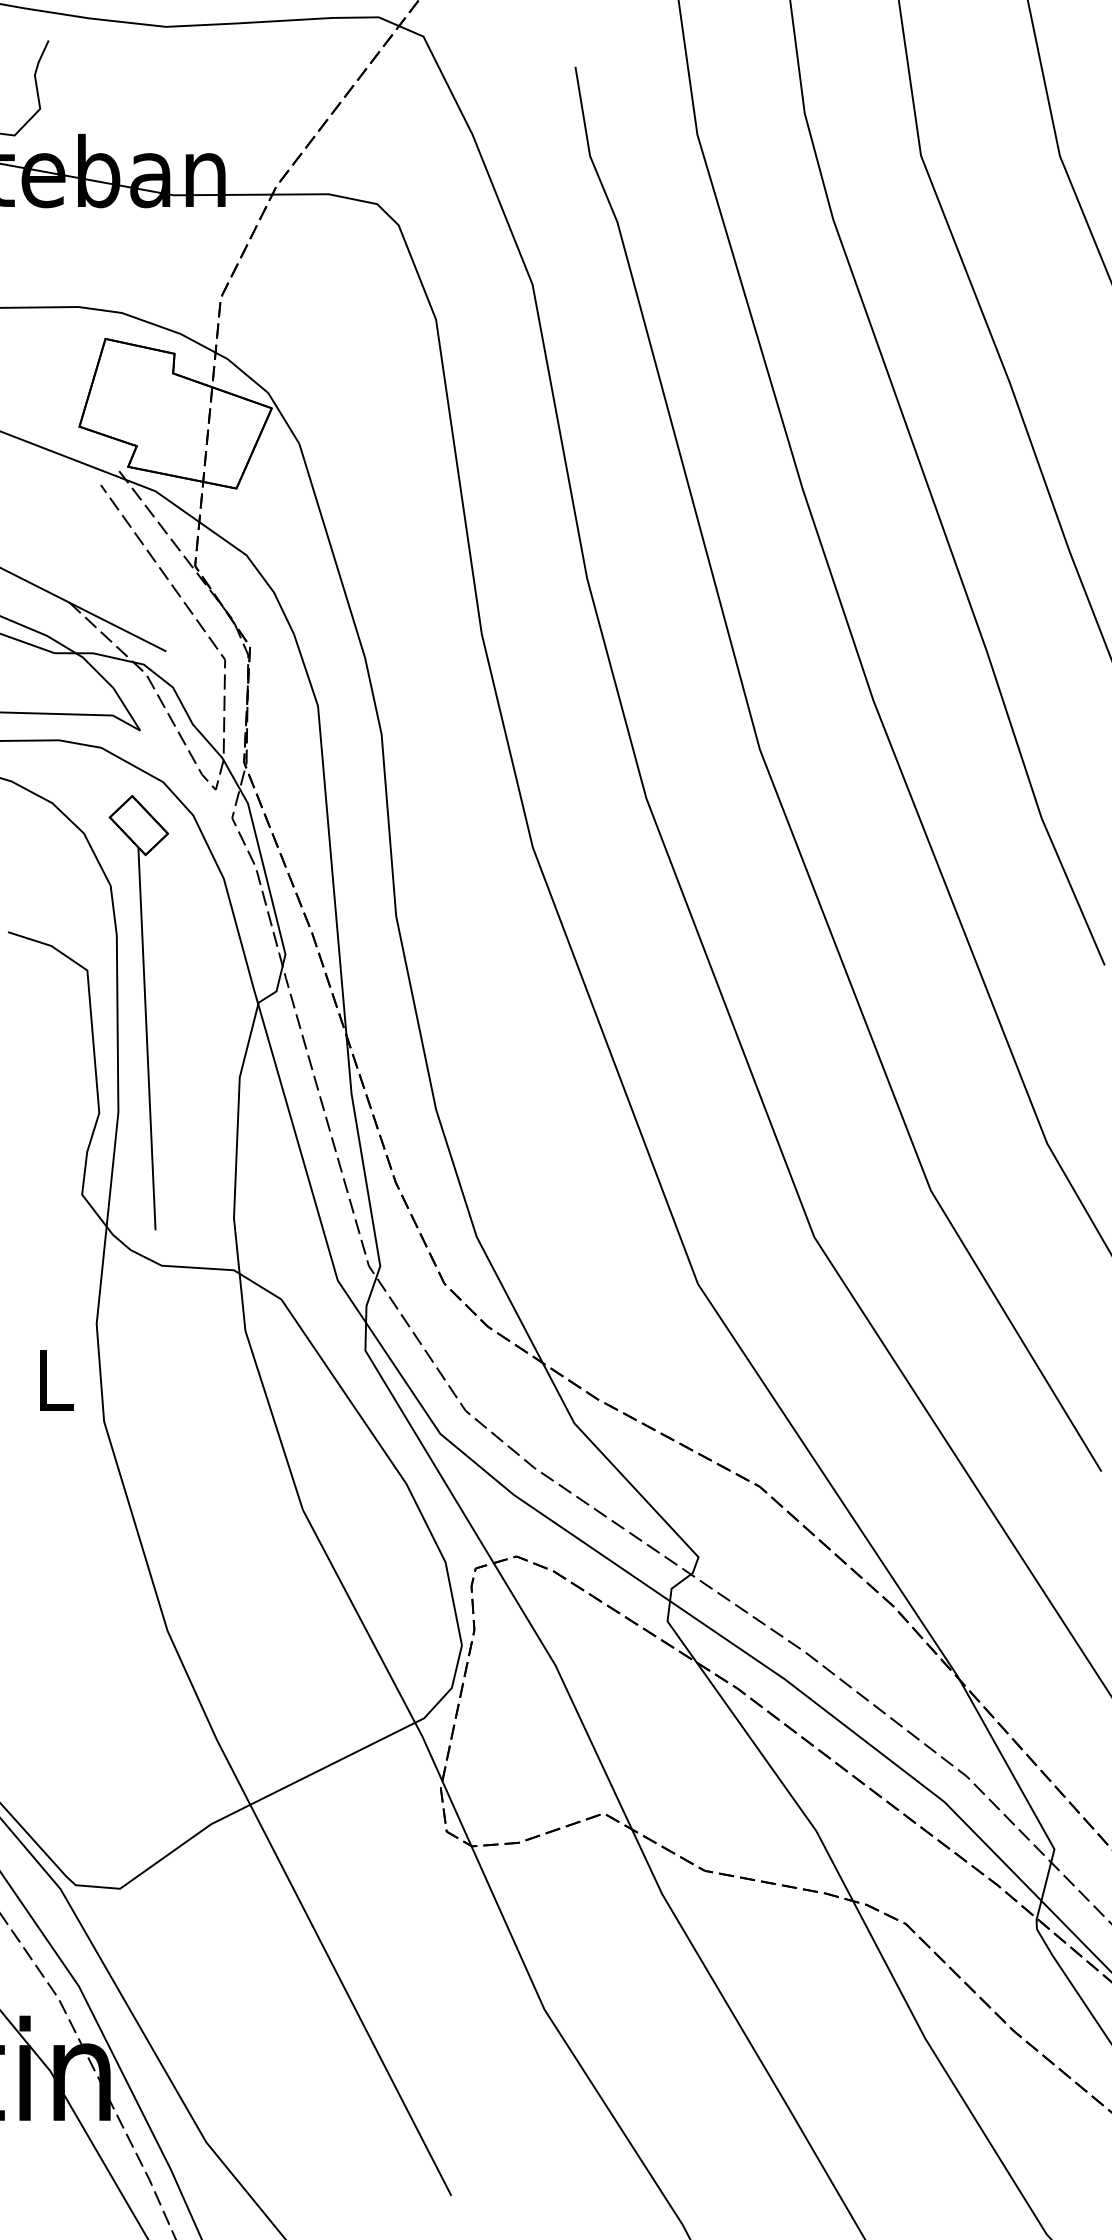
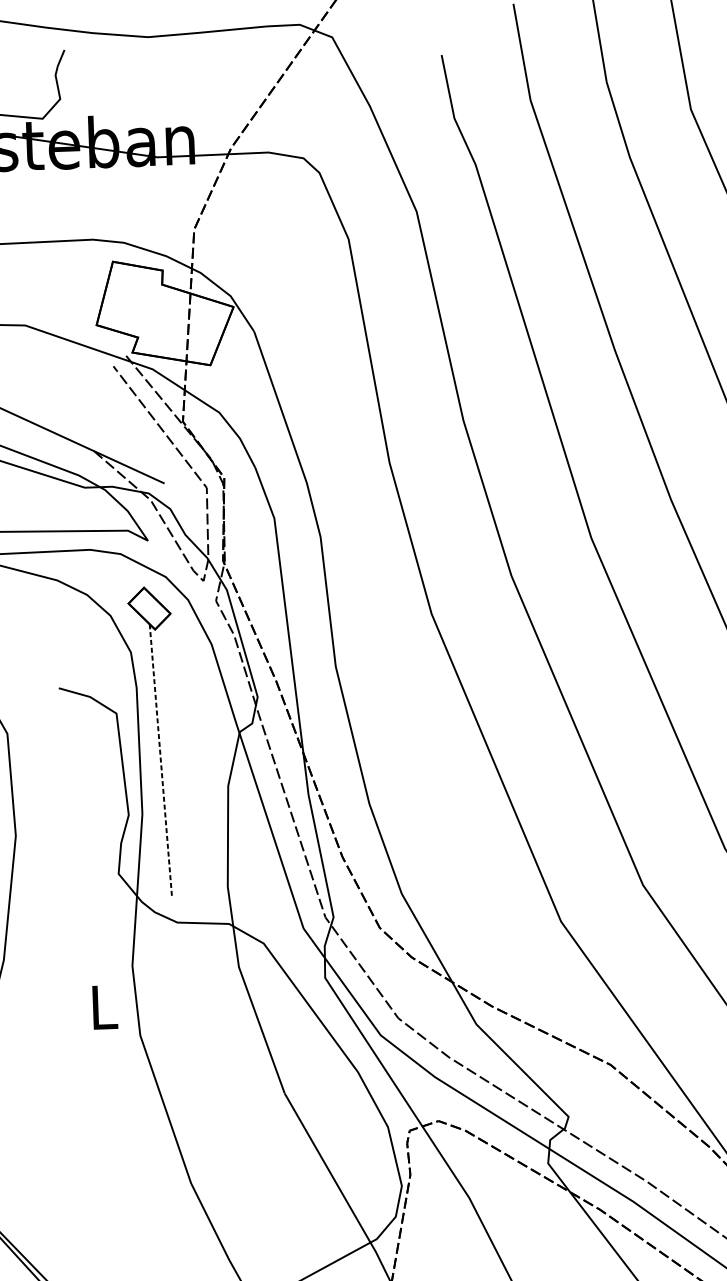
line: (146, 1038) -> (160, 760), solid -> dashed

